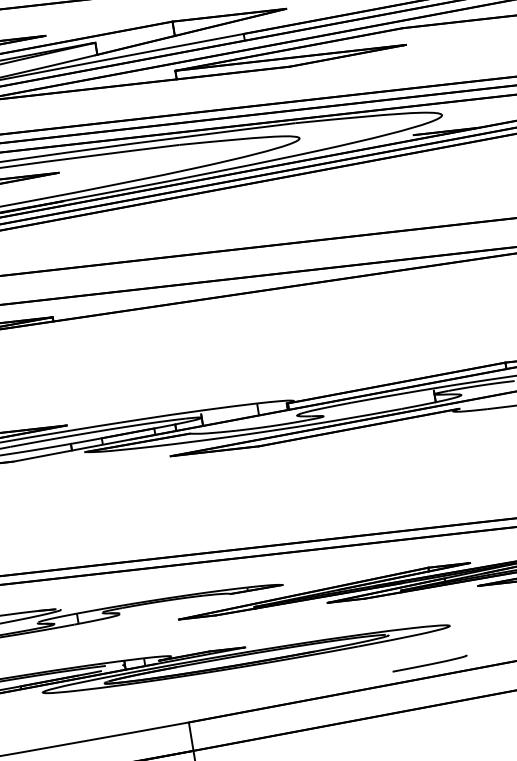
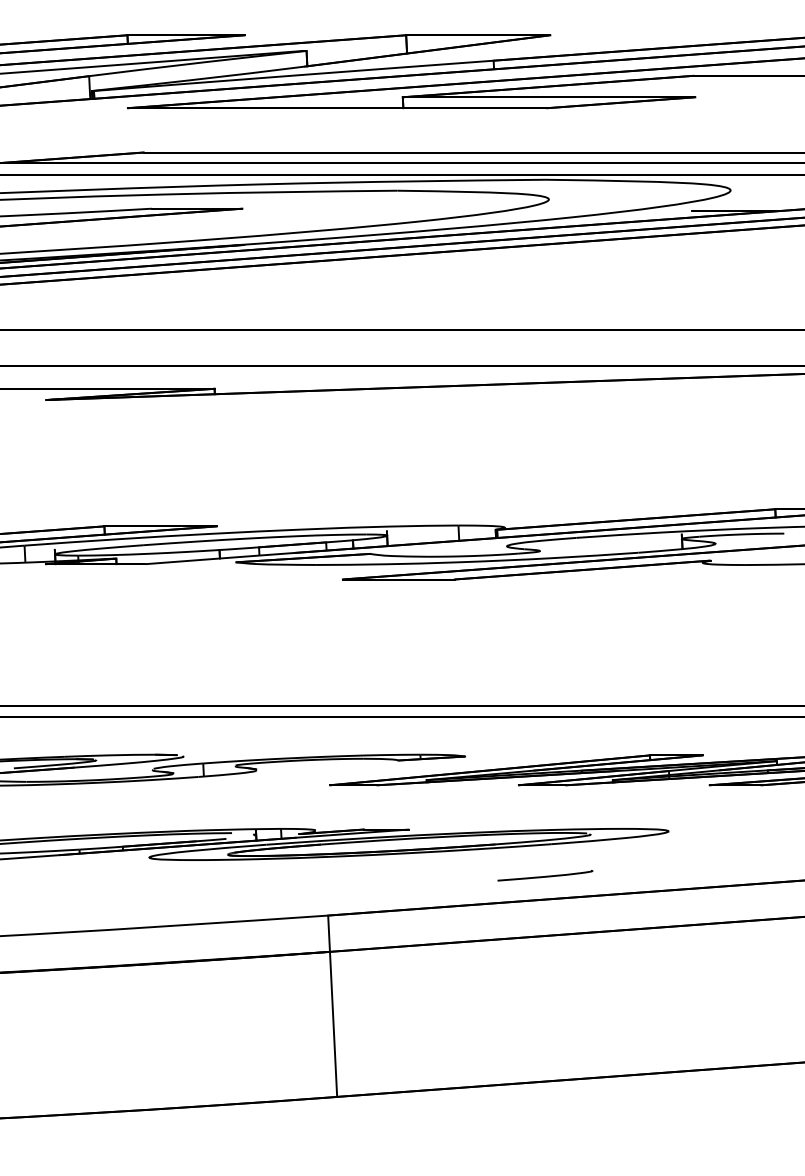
curve: (429, 663) -> (545, 875), moved

